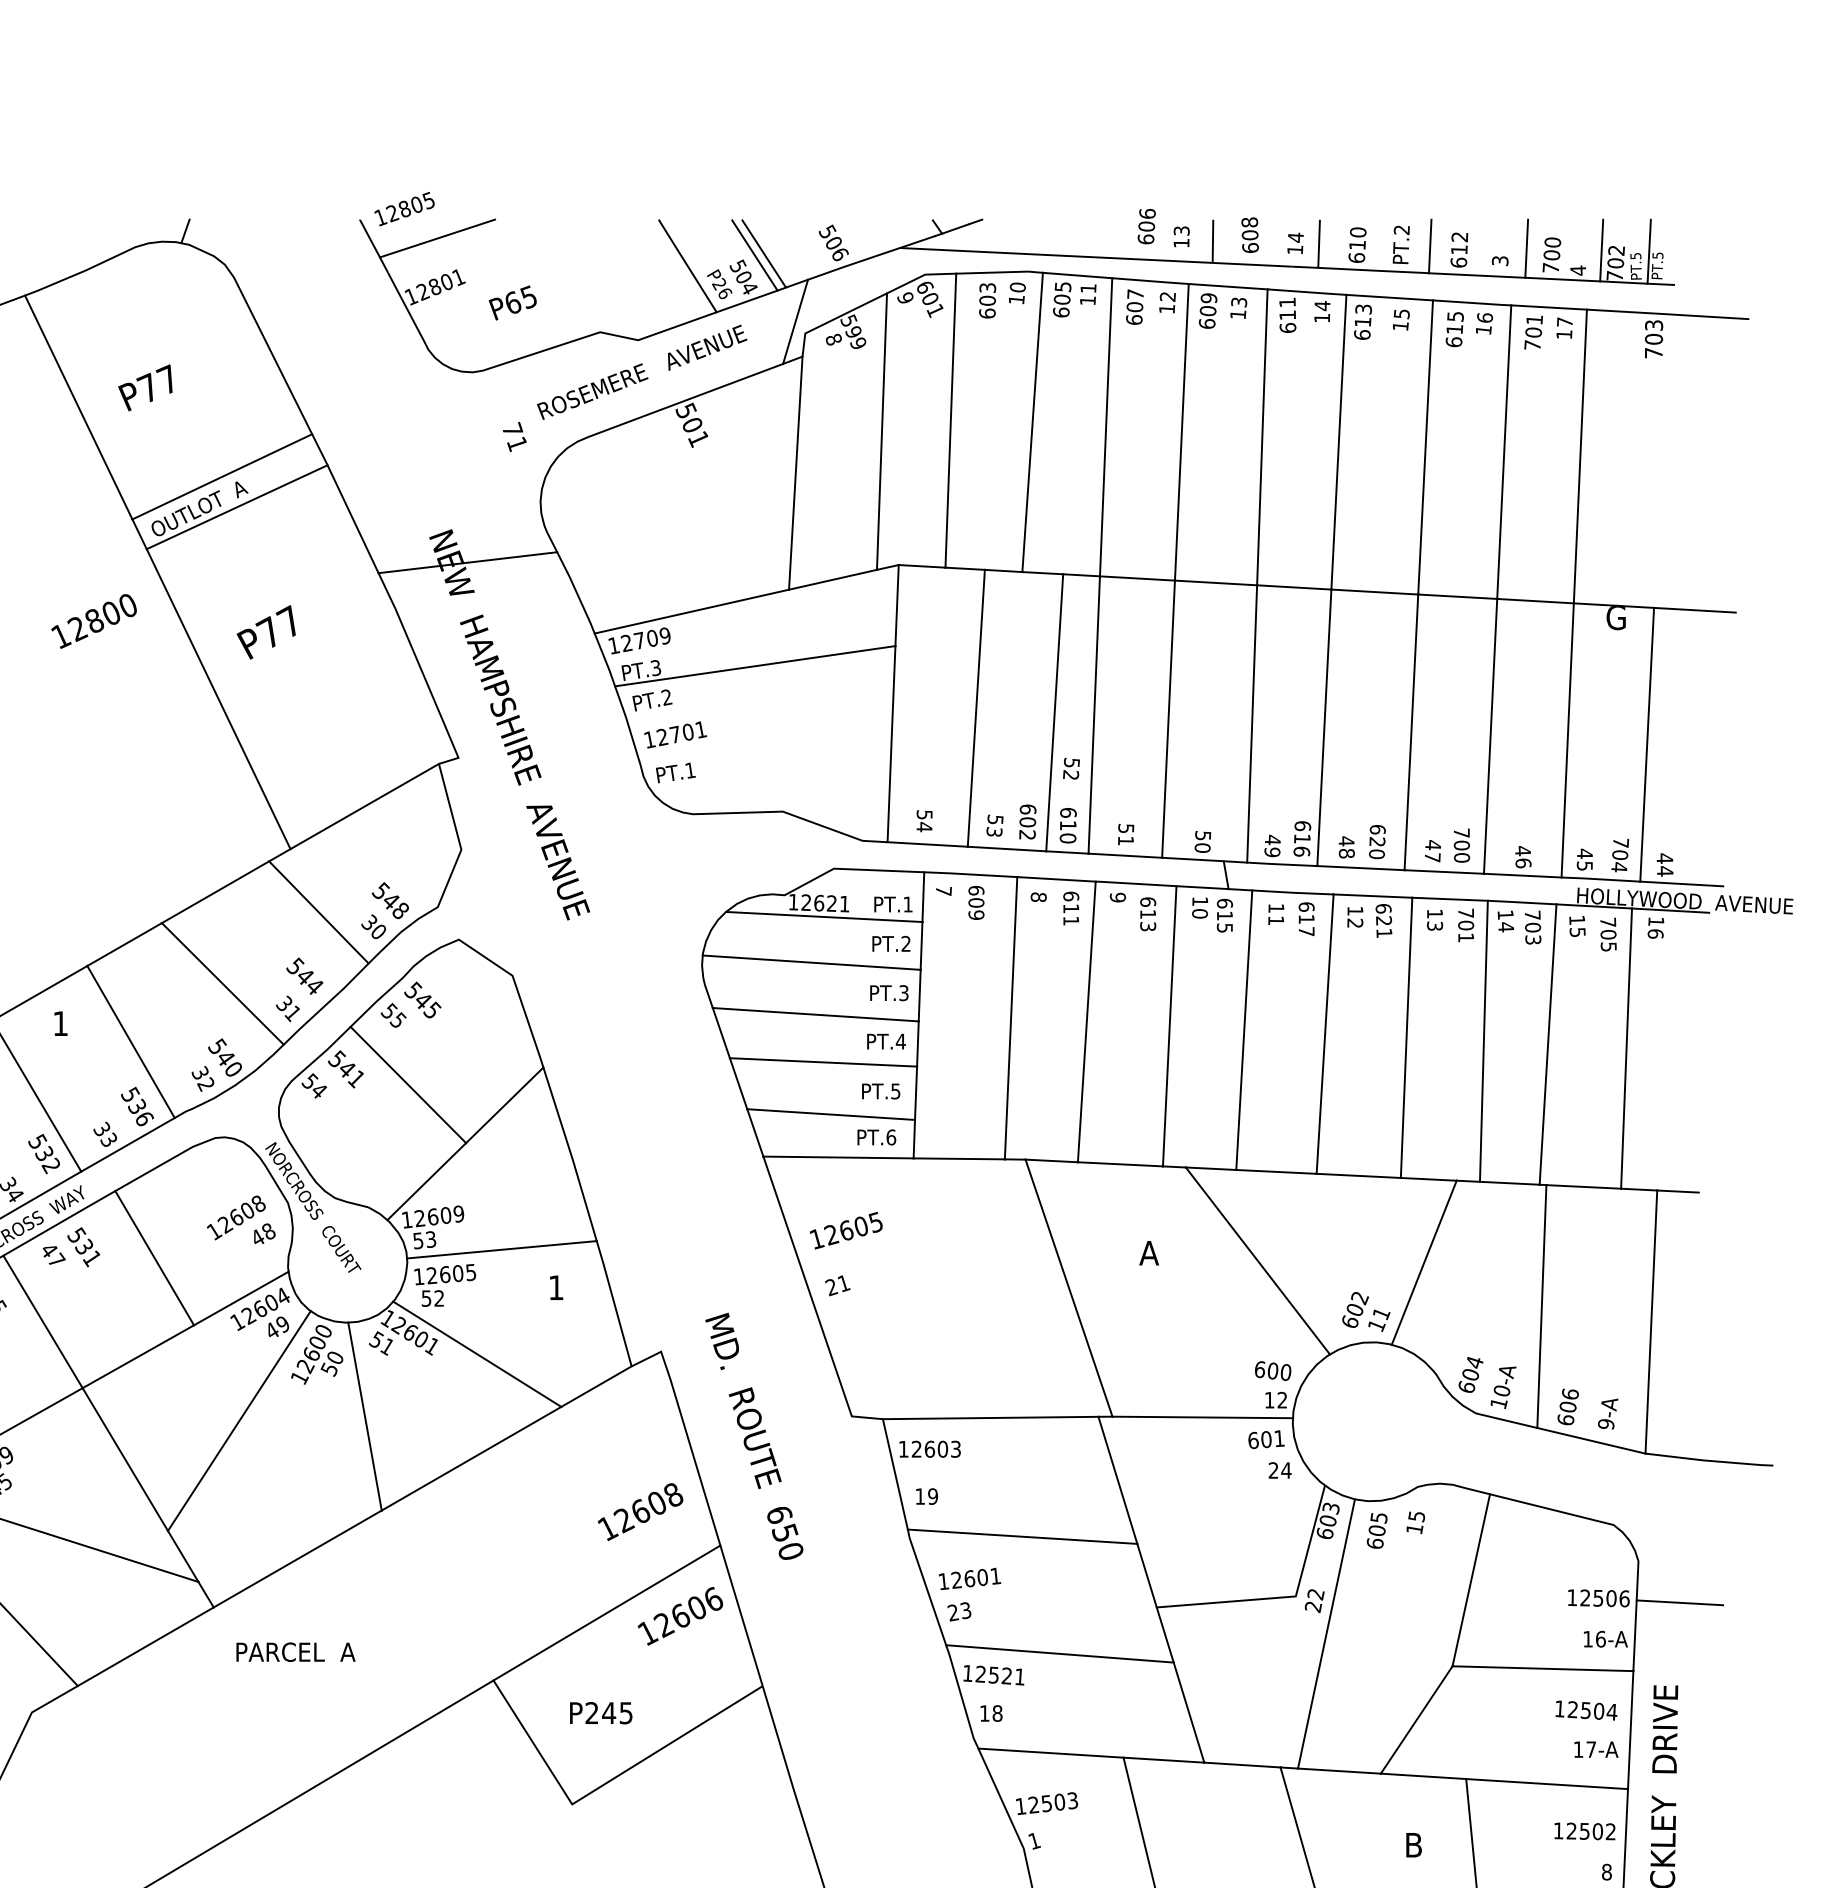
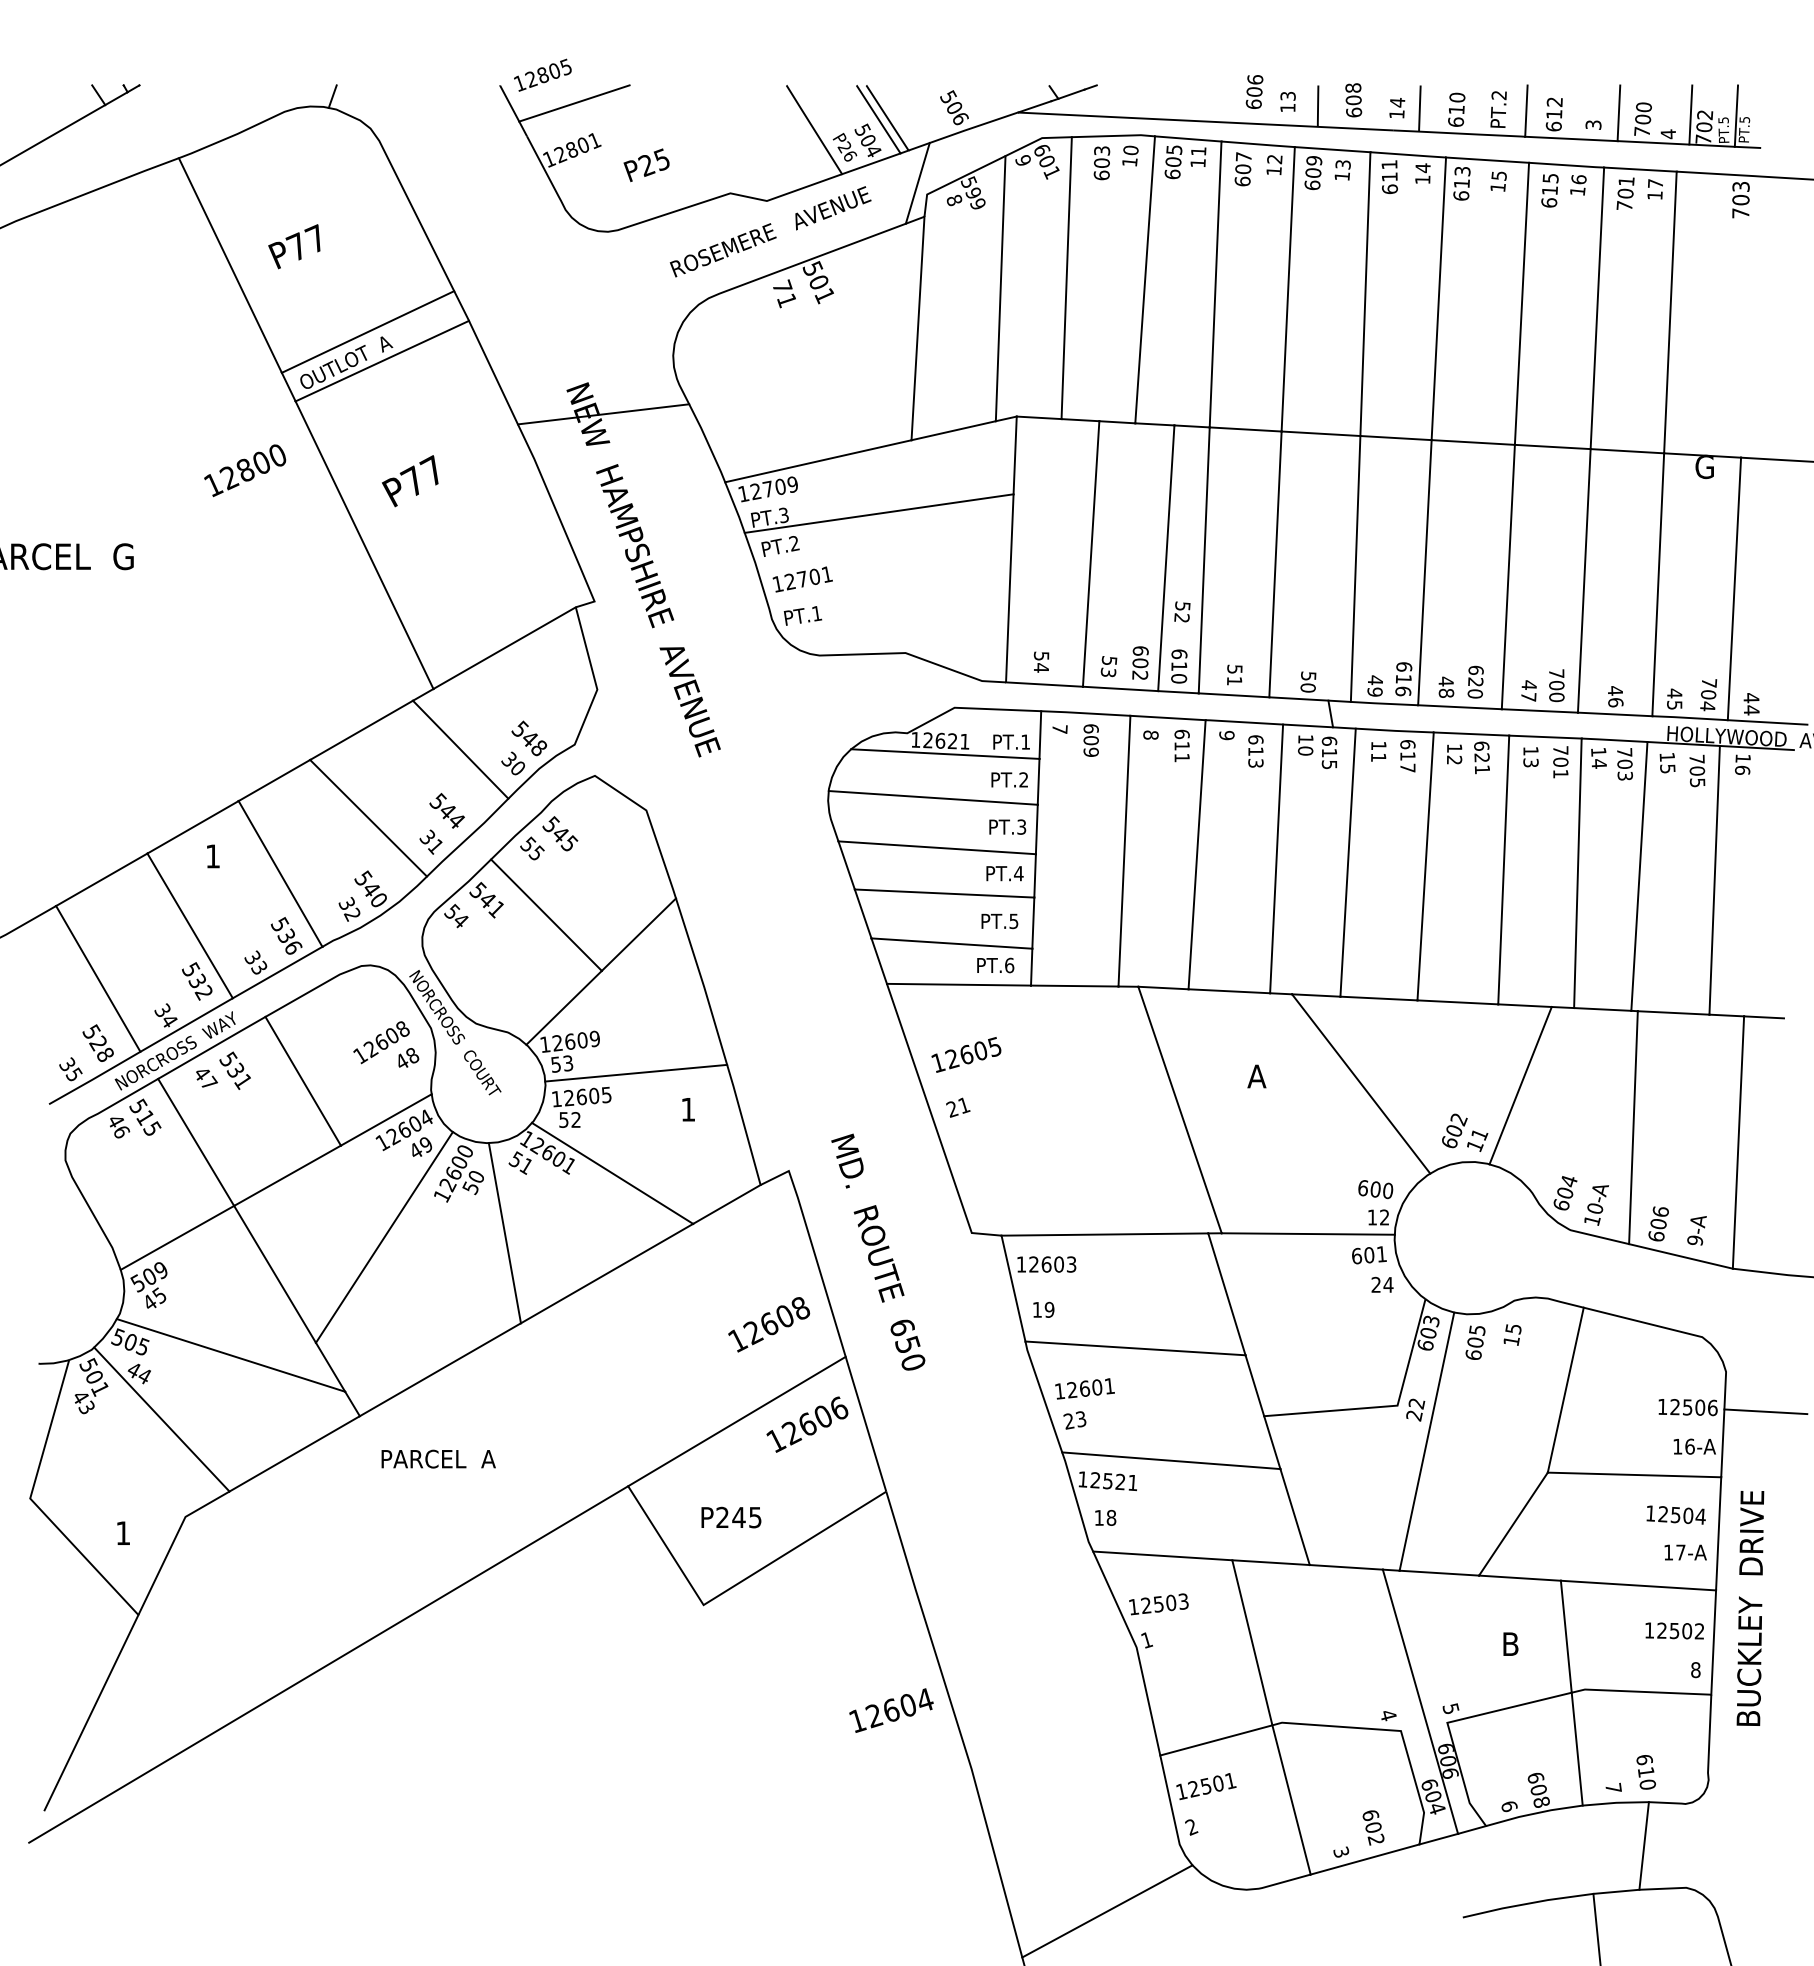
text: (512, 303) -> (646, 165), P65 -> P25
text: (514, 436) -> (784, 293), moved

